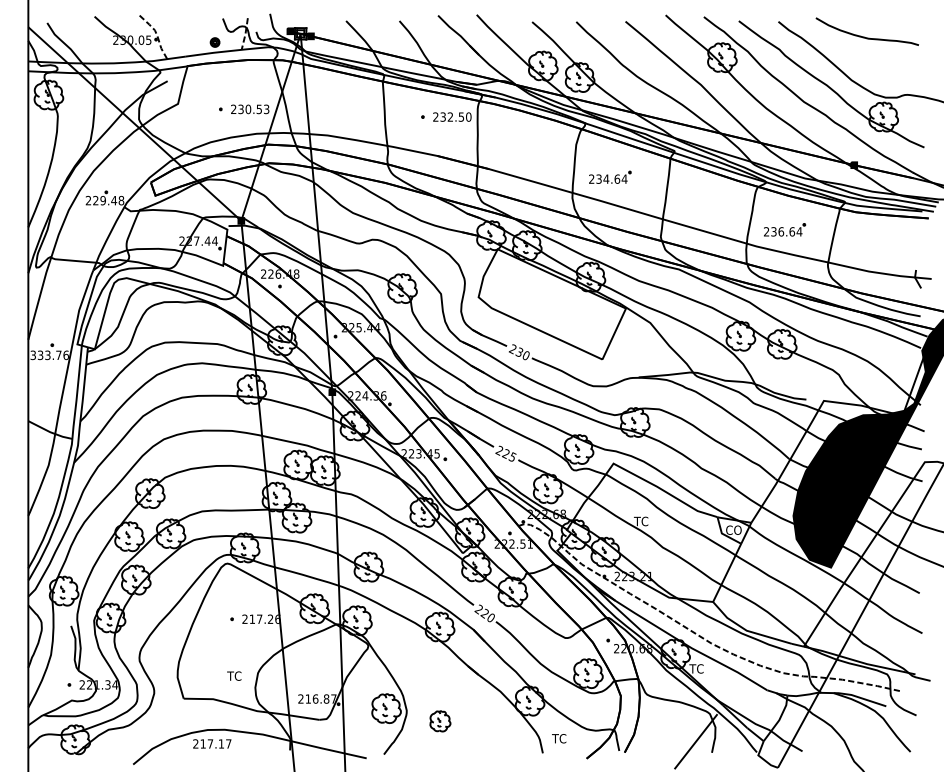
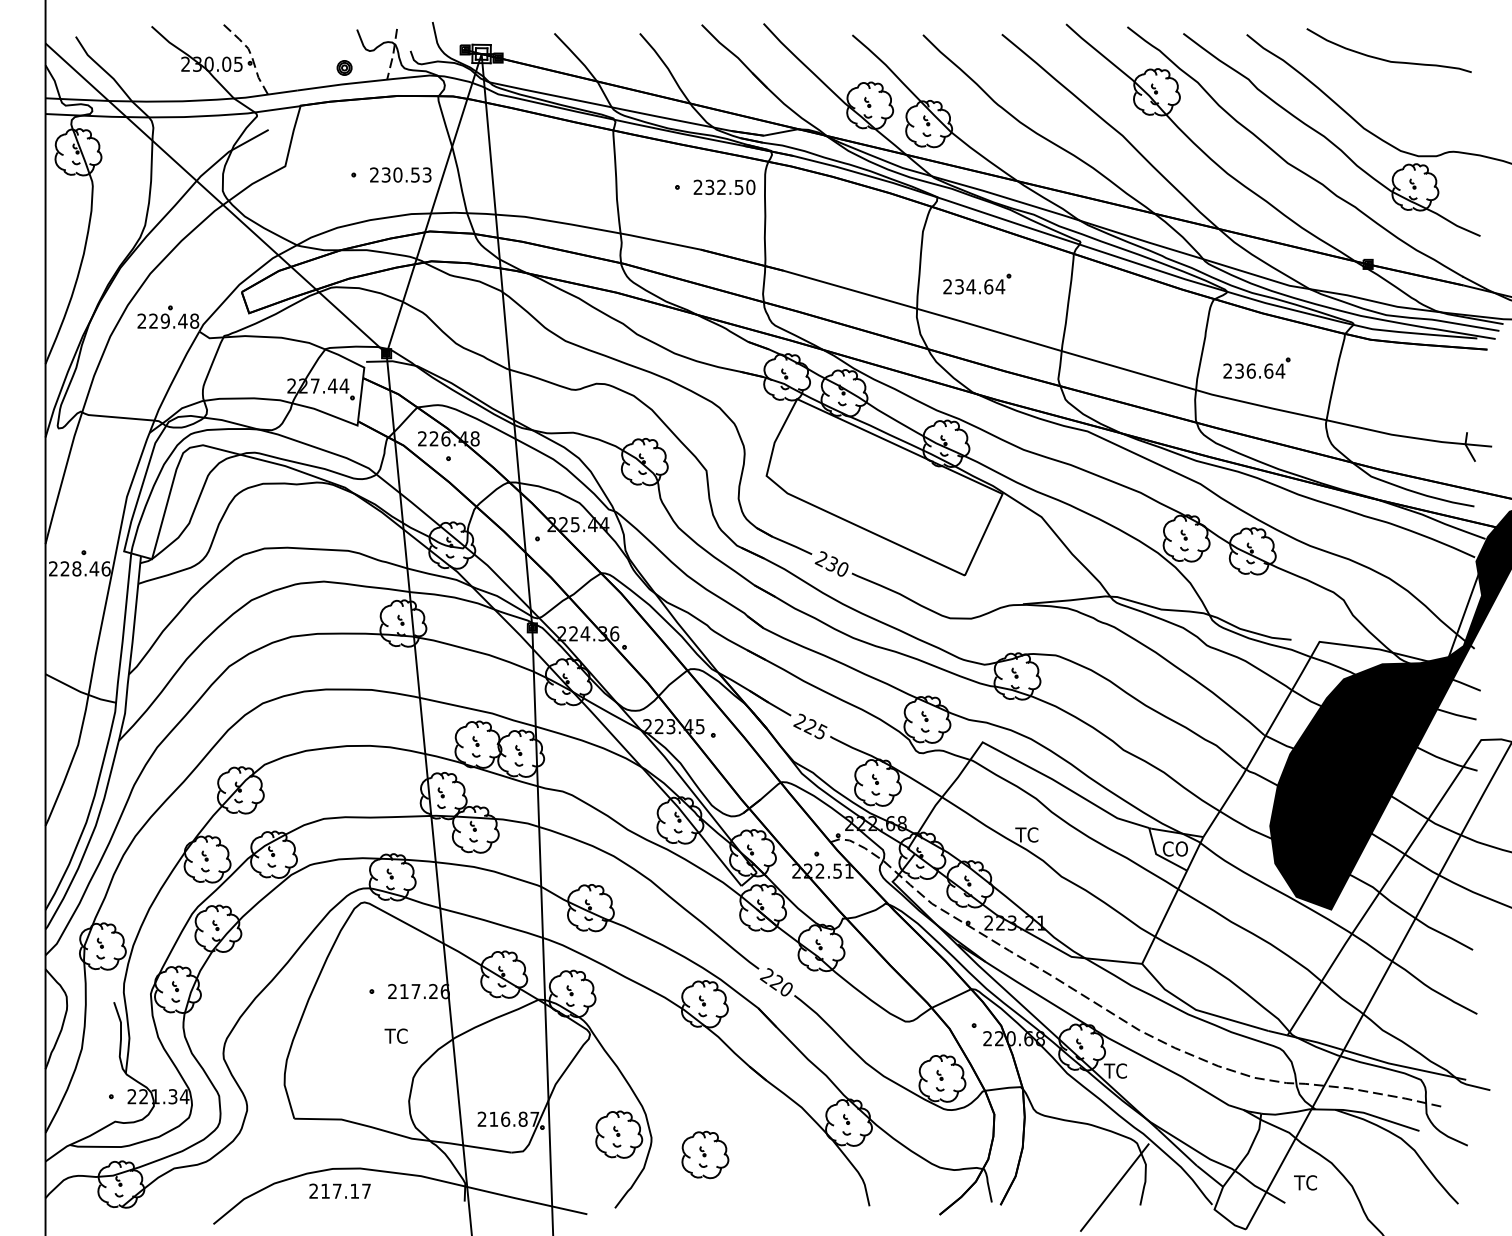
text: (45, 355) -> (73, 569), 333.76 -> 228.46
text: (234, 675) -> (396, 1035), moved
part: (440, 721) -> (705, 1155), size x1.43
text: (559, 738) -> (1306, 1182), moved

